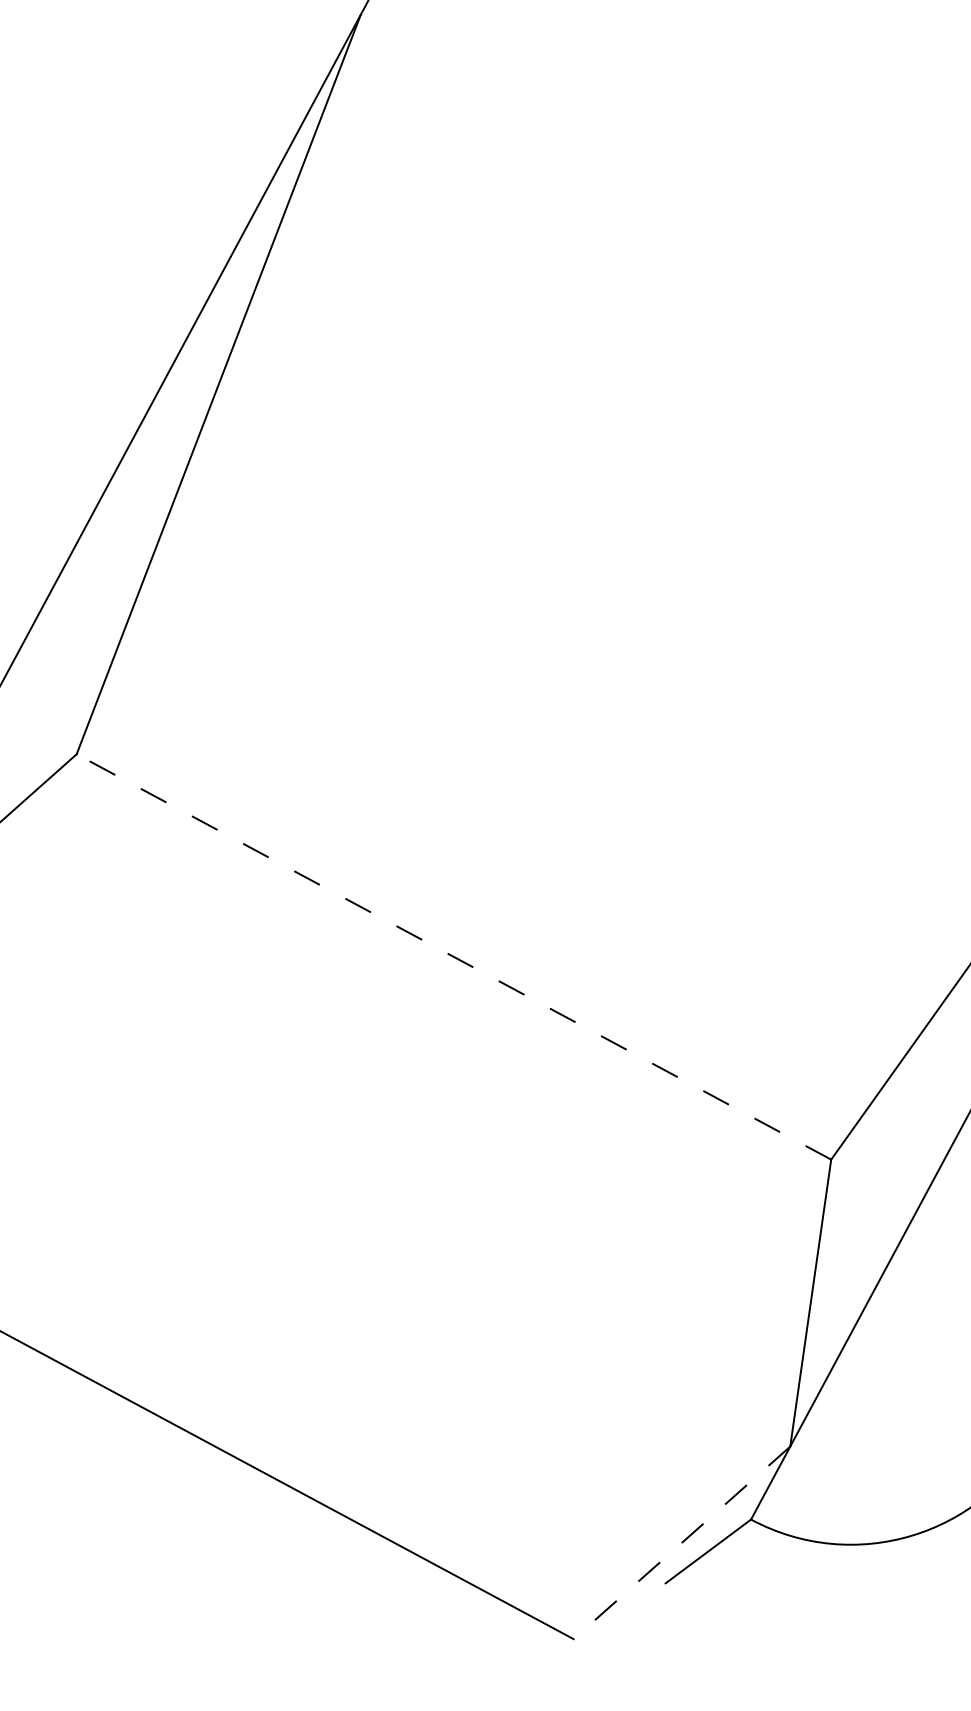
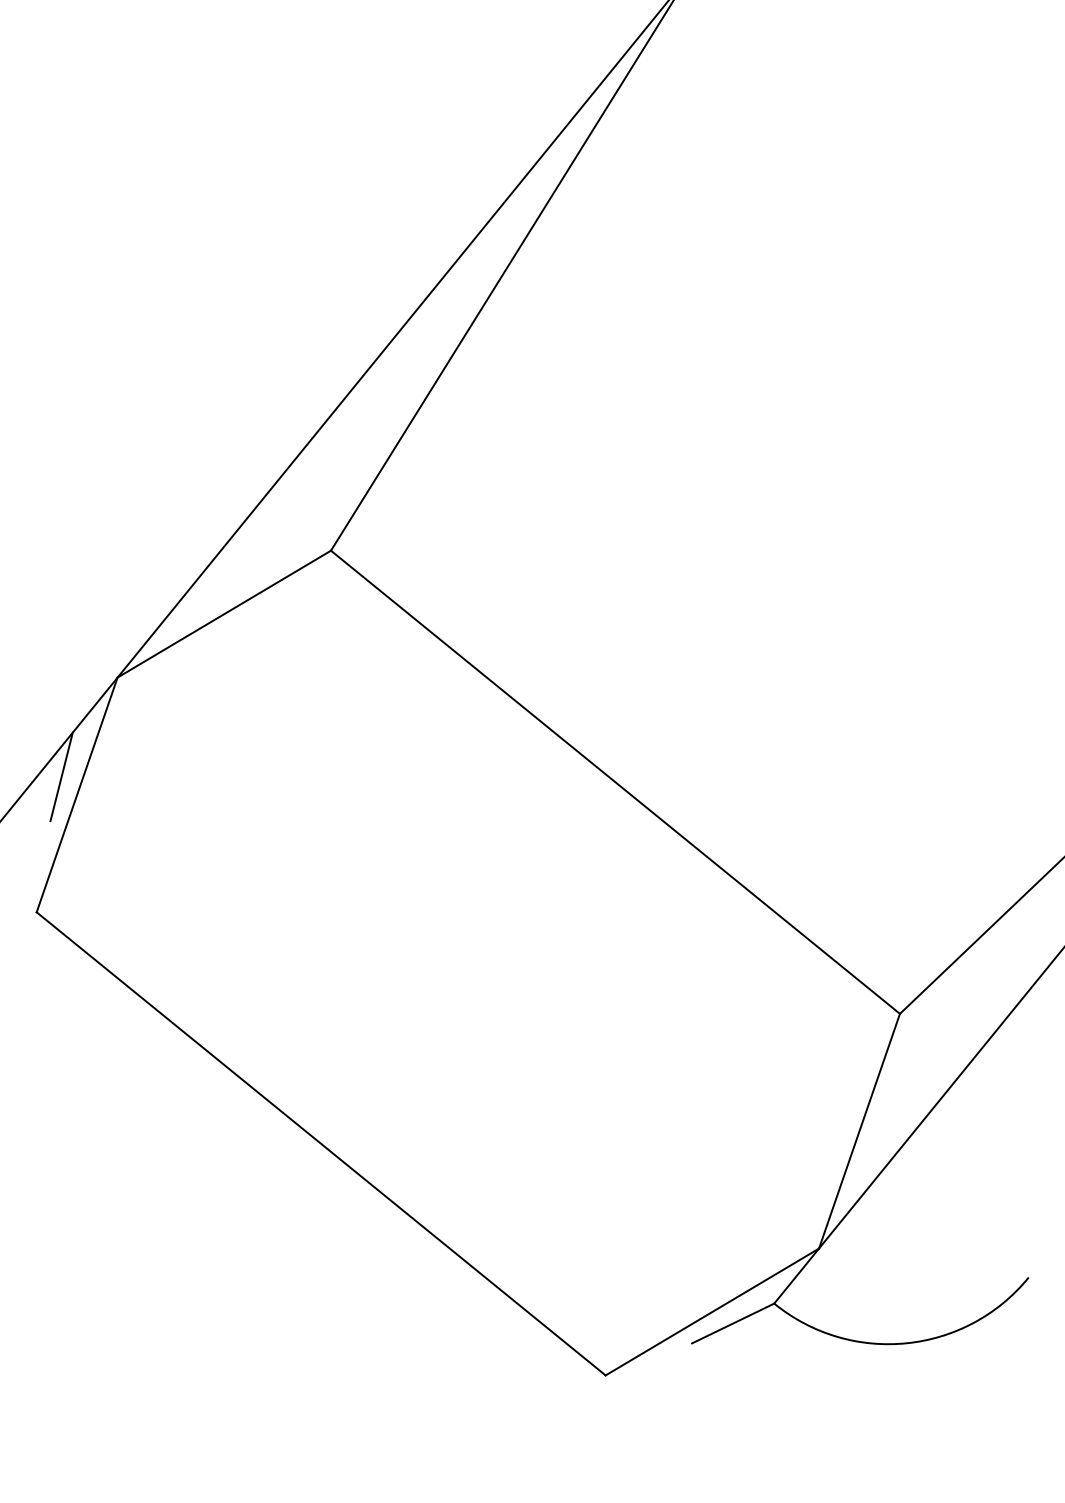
line: (454, 957) -> (615, 782), dashed -> solid
line: (681, 1543) -> (711, 1312), dashed -> solid

